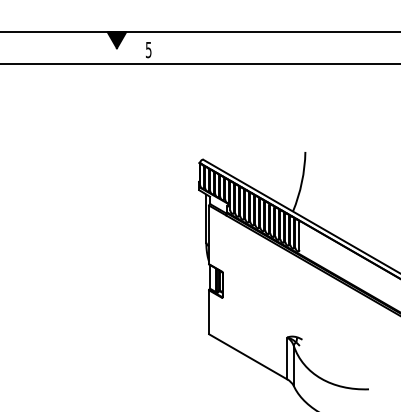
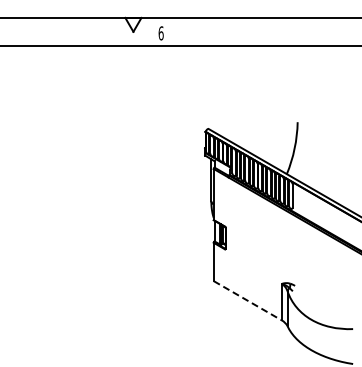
fill: (117, 39) -> (133, 24), removed
text: (147, 50) -> (160, 33), 5 -> 6
line: (248, 357) -> (248, 301), solid -> dashed

